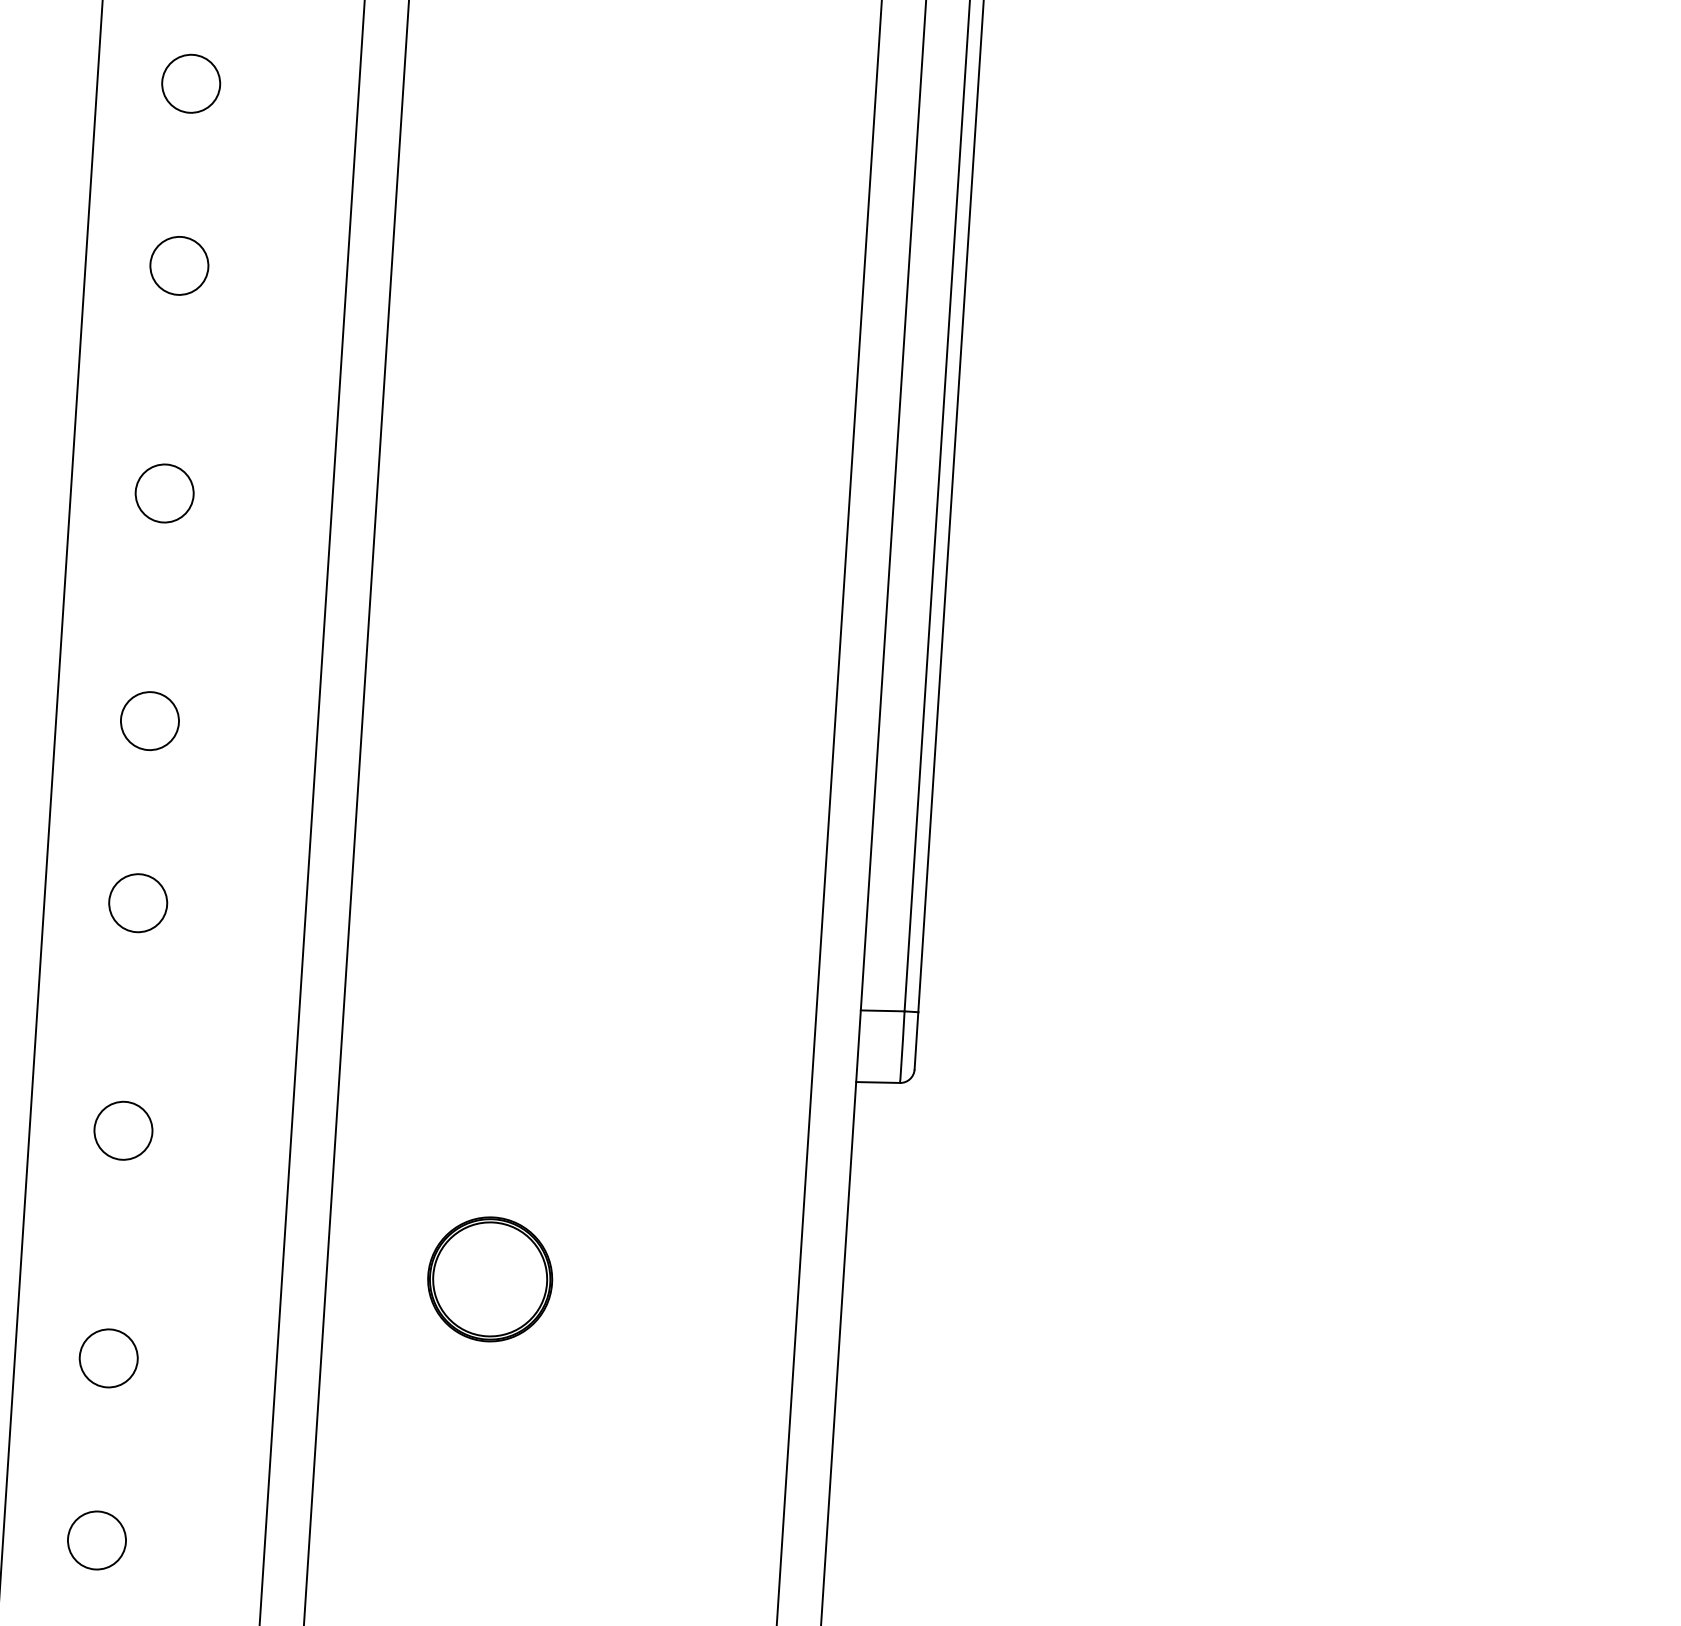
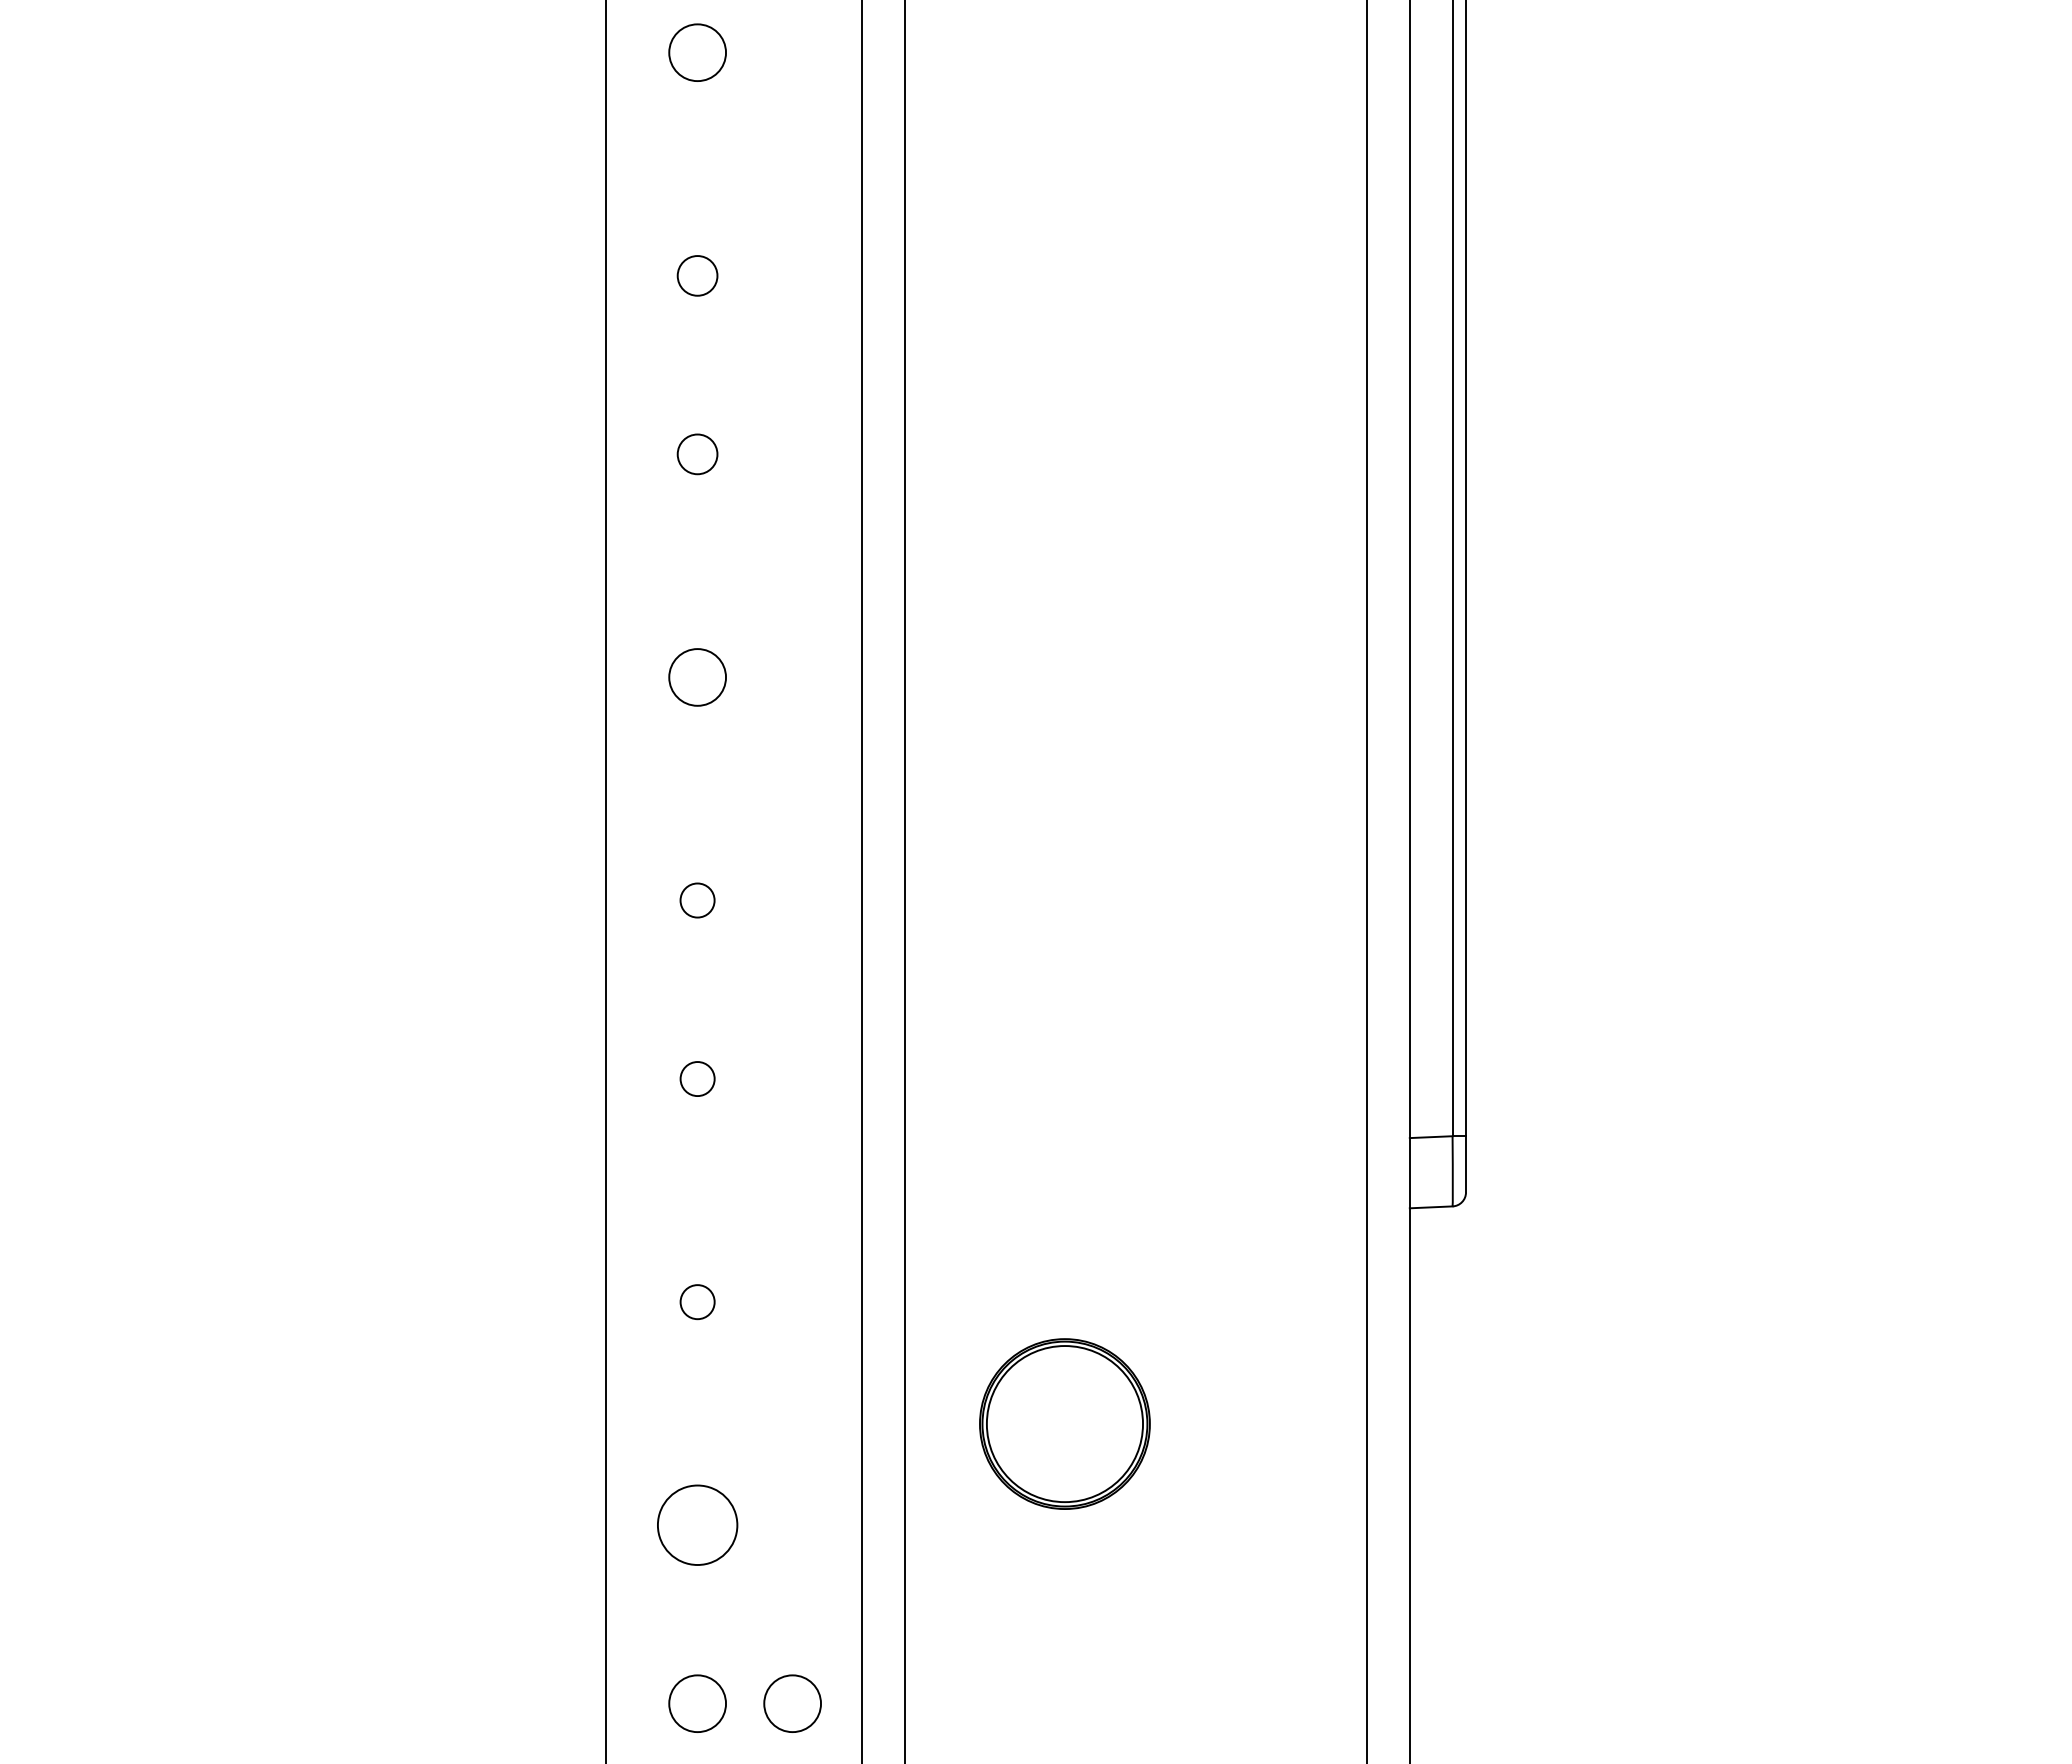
circle: (191, 83) -> (697, 275), size x0.7
circle: (179, 266) -> (697, 454), size x0.7
circle: (149, 721) -> (697, 900), size x0.6
circle: (138, 902) -> (697, 1078), size x0.6
circle: (123, 1130) -> (697, 1301), size x0.6
part: (489, 1278) -> (1064, 1423), size x1.4
circle: (108, 1357) -> (697, 1524), size x1.4
circle: (193, 1546) -> (792, 1703), added

